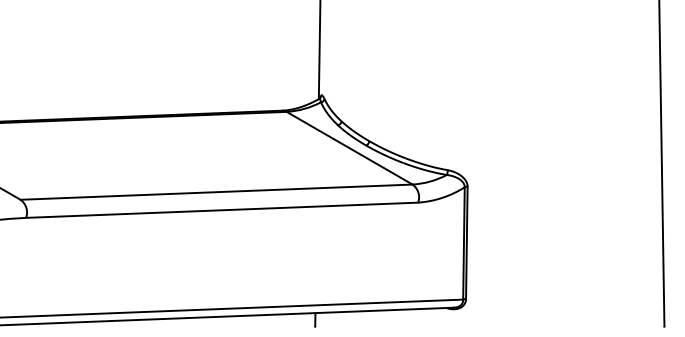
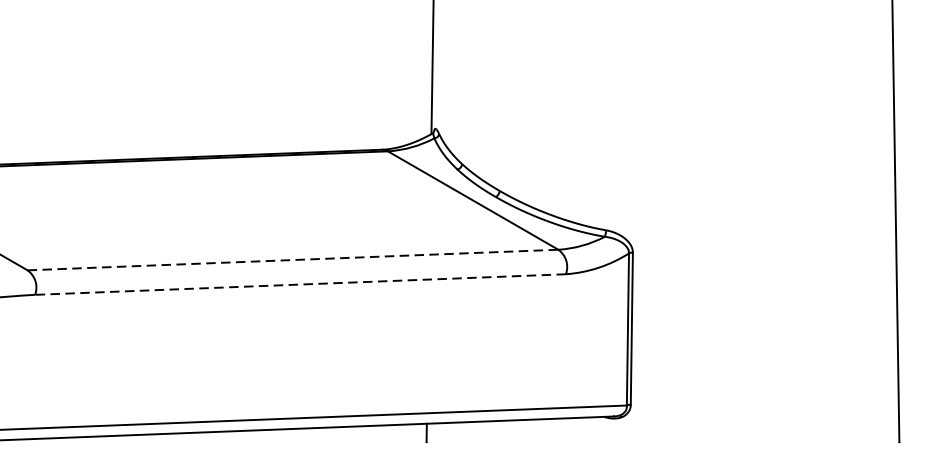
line: (217, 192) -> (294, 260), solid -> dashed
line: (221, 210) -> (299, 284), solid -> dashed

